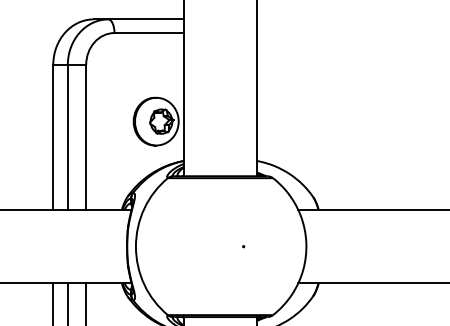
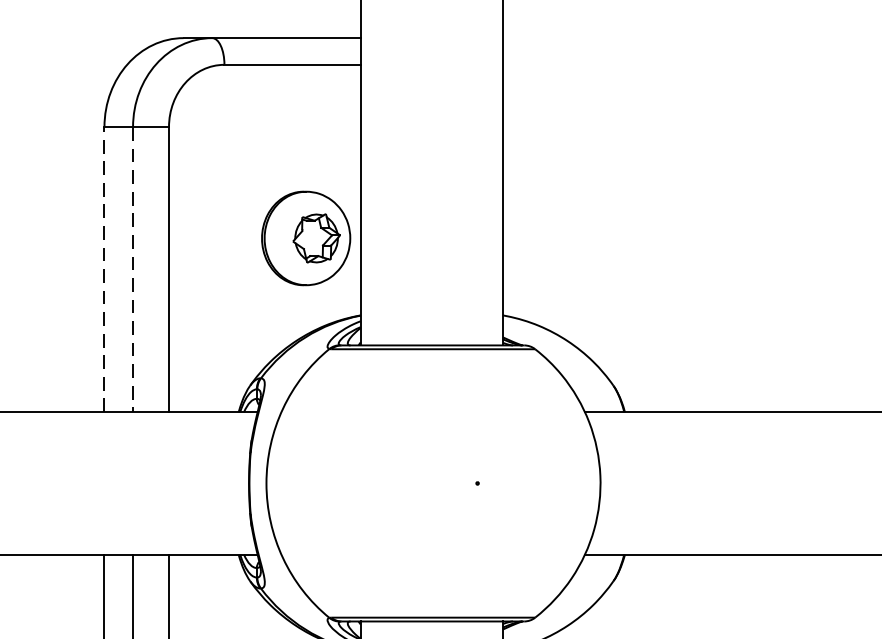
line: (53, 137) -> (104, 269), solid -> dashed
line: (67, 137) -> (132, 269), solid -> dashed

